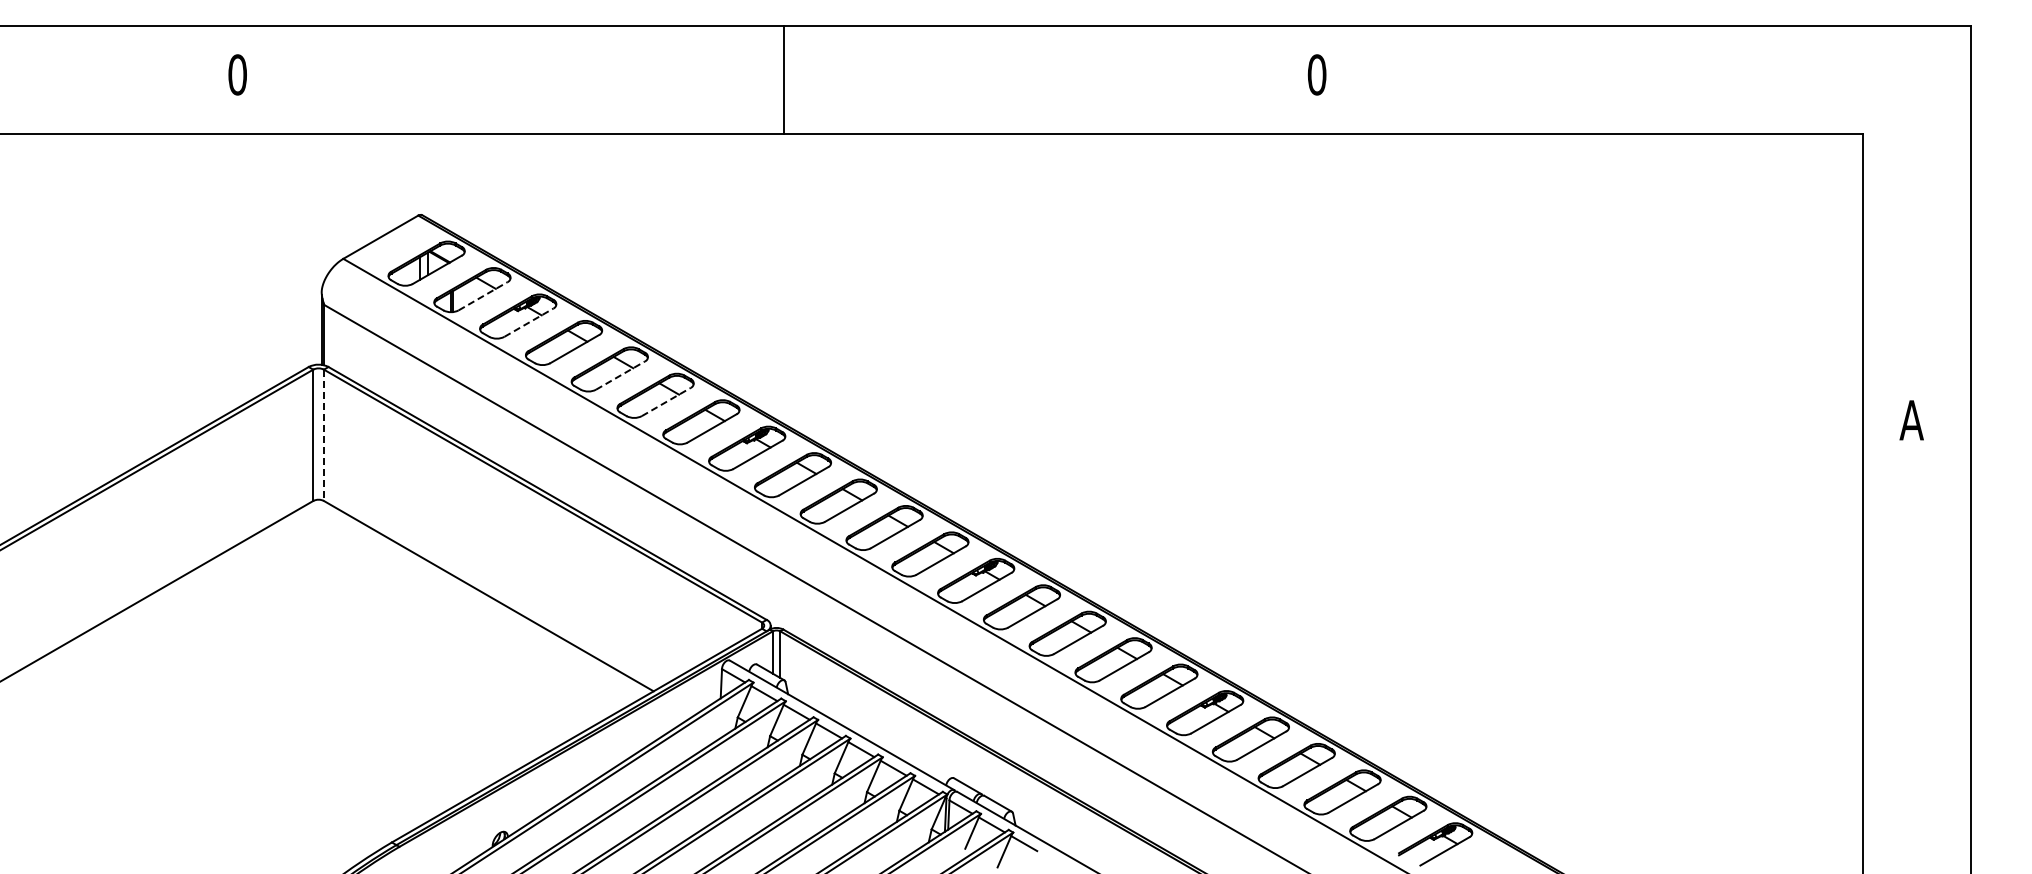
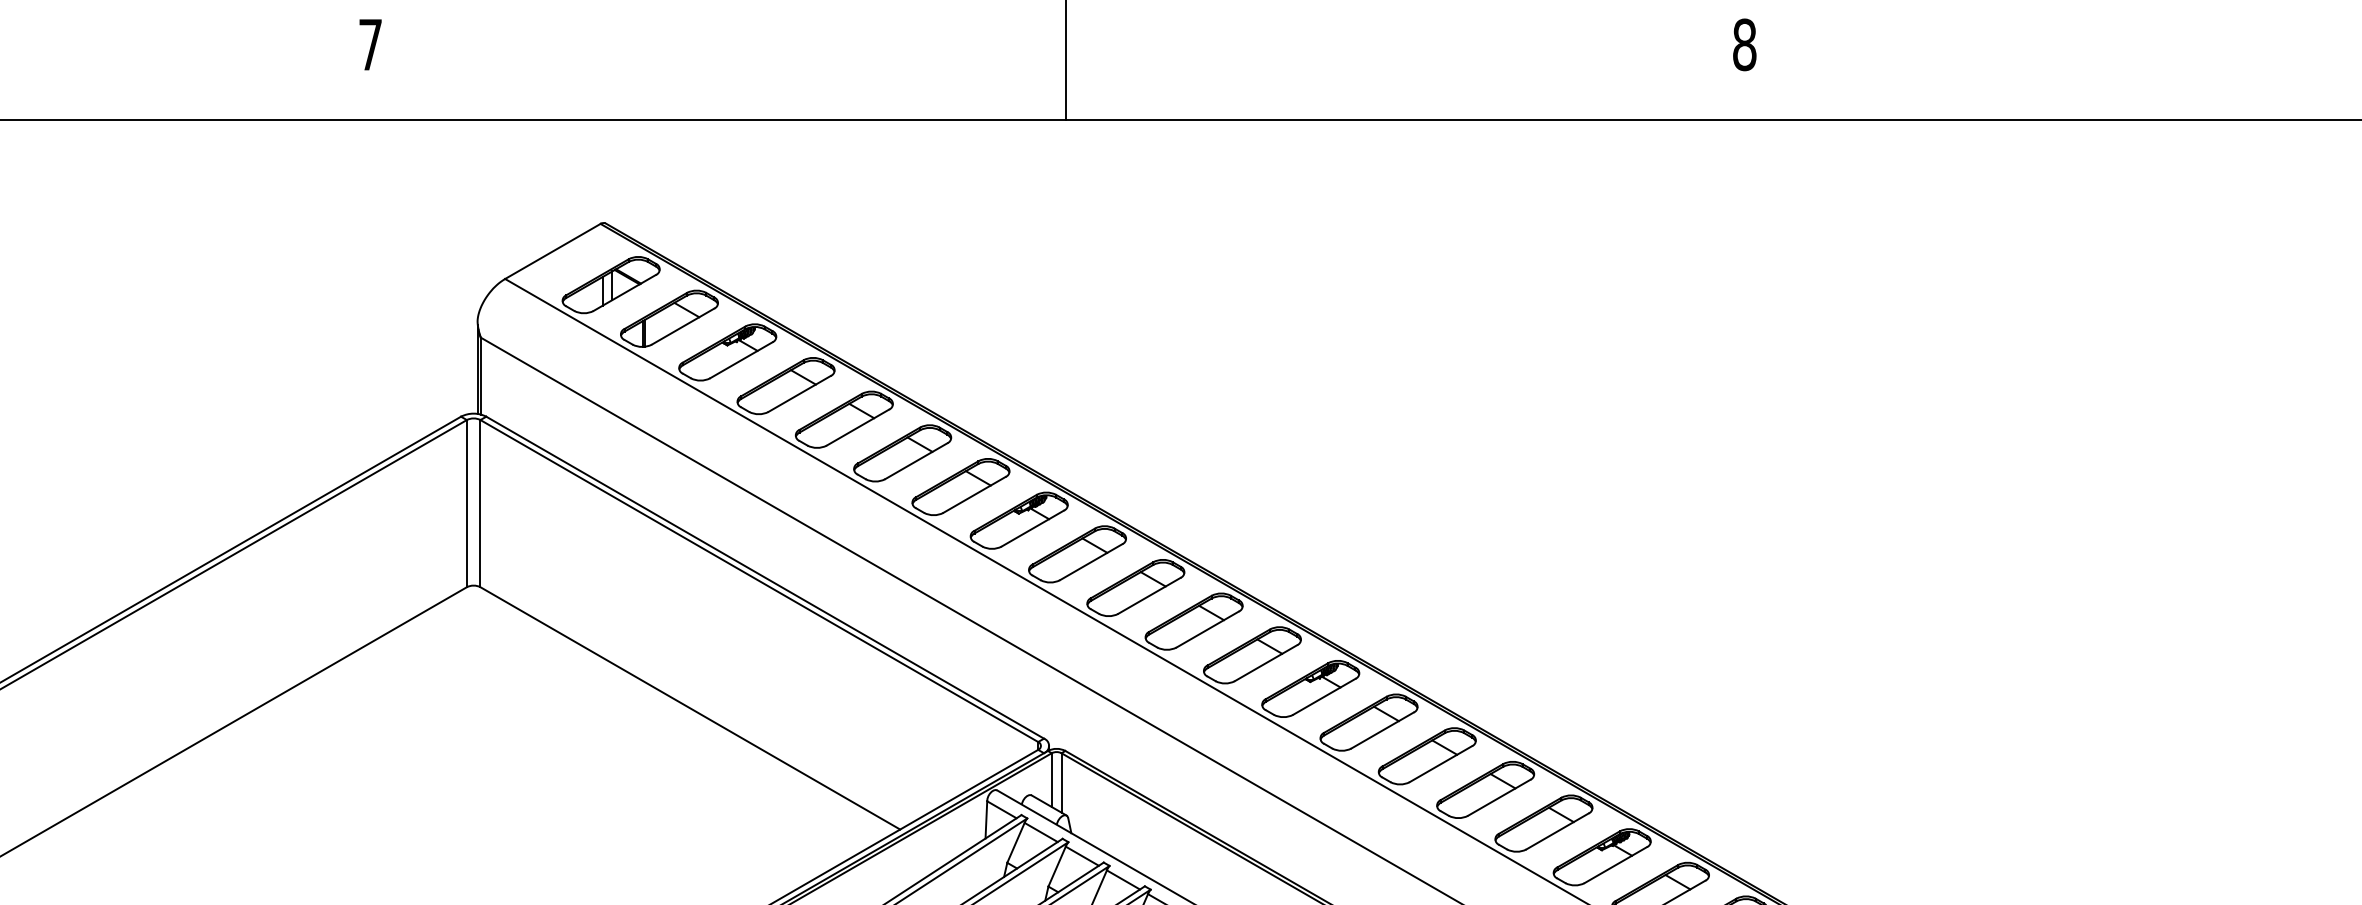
text: (237, 74) -> (370, 44), 0 -> 7
text: (1316, 74) -> (1743, 44), 0 -> 8
line: (483, 296) -> (683, 326), dashed -> solid
line: (529, 322) -> (742, 360), dashed -> solid
line: (620, 375) -> (857, 427), dashed -> solid
line: (666, 401) -> (916, 460), dashed -> solid
line: (323, 435) -> (479, 503), dashed -> solid

